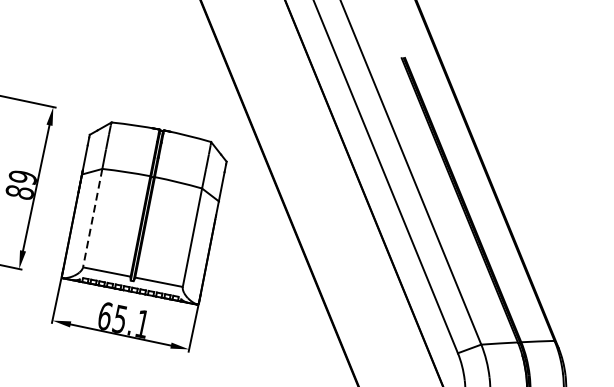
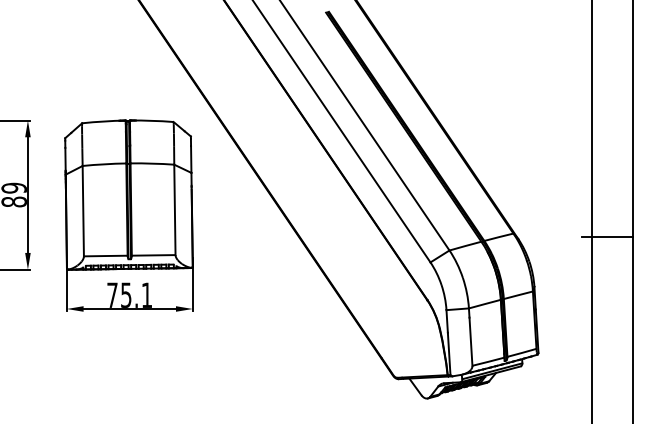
line: (92, 218) -> (83, 211), dashed -> solid
text: (105, 315) -> (112, 294), 65.1 -> 75.1

